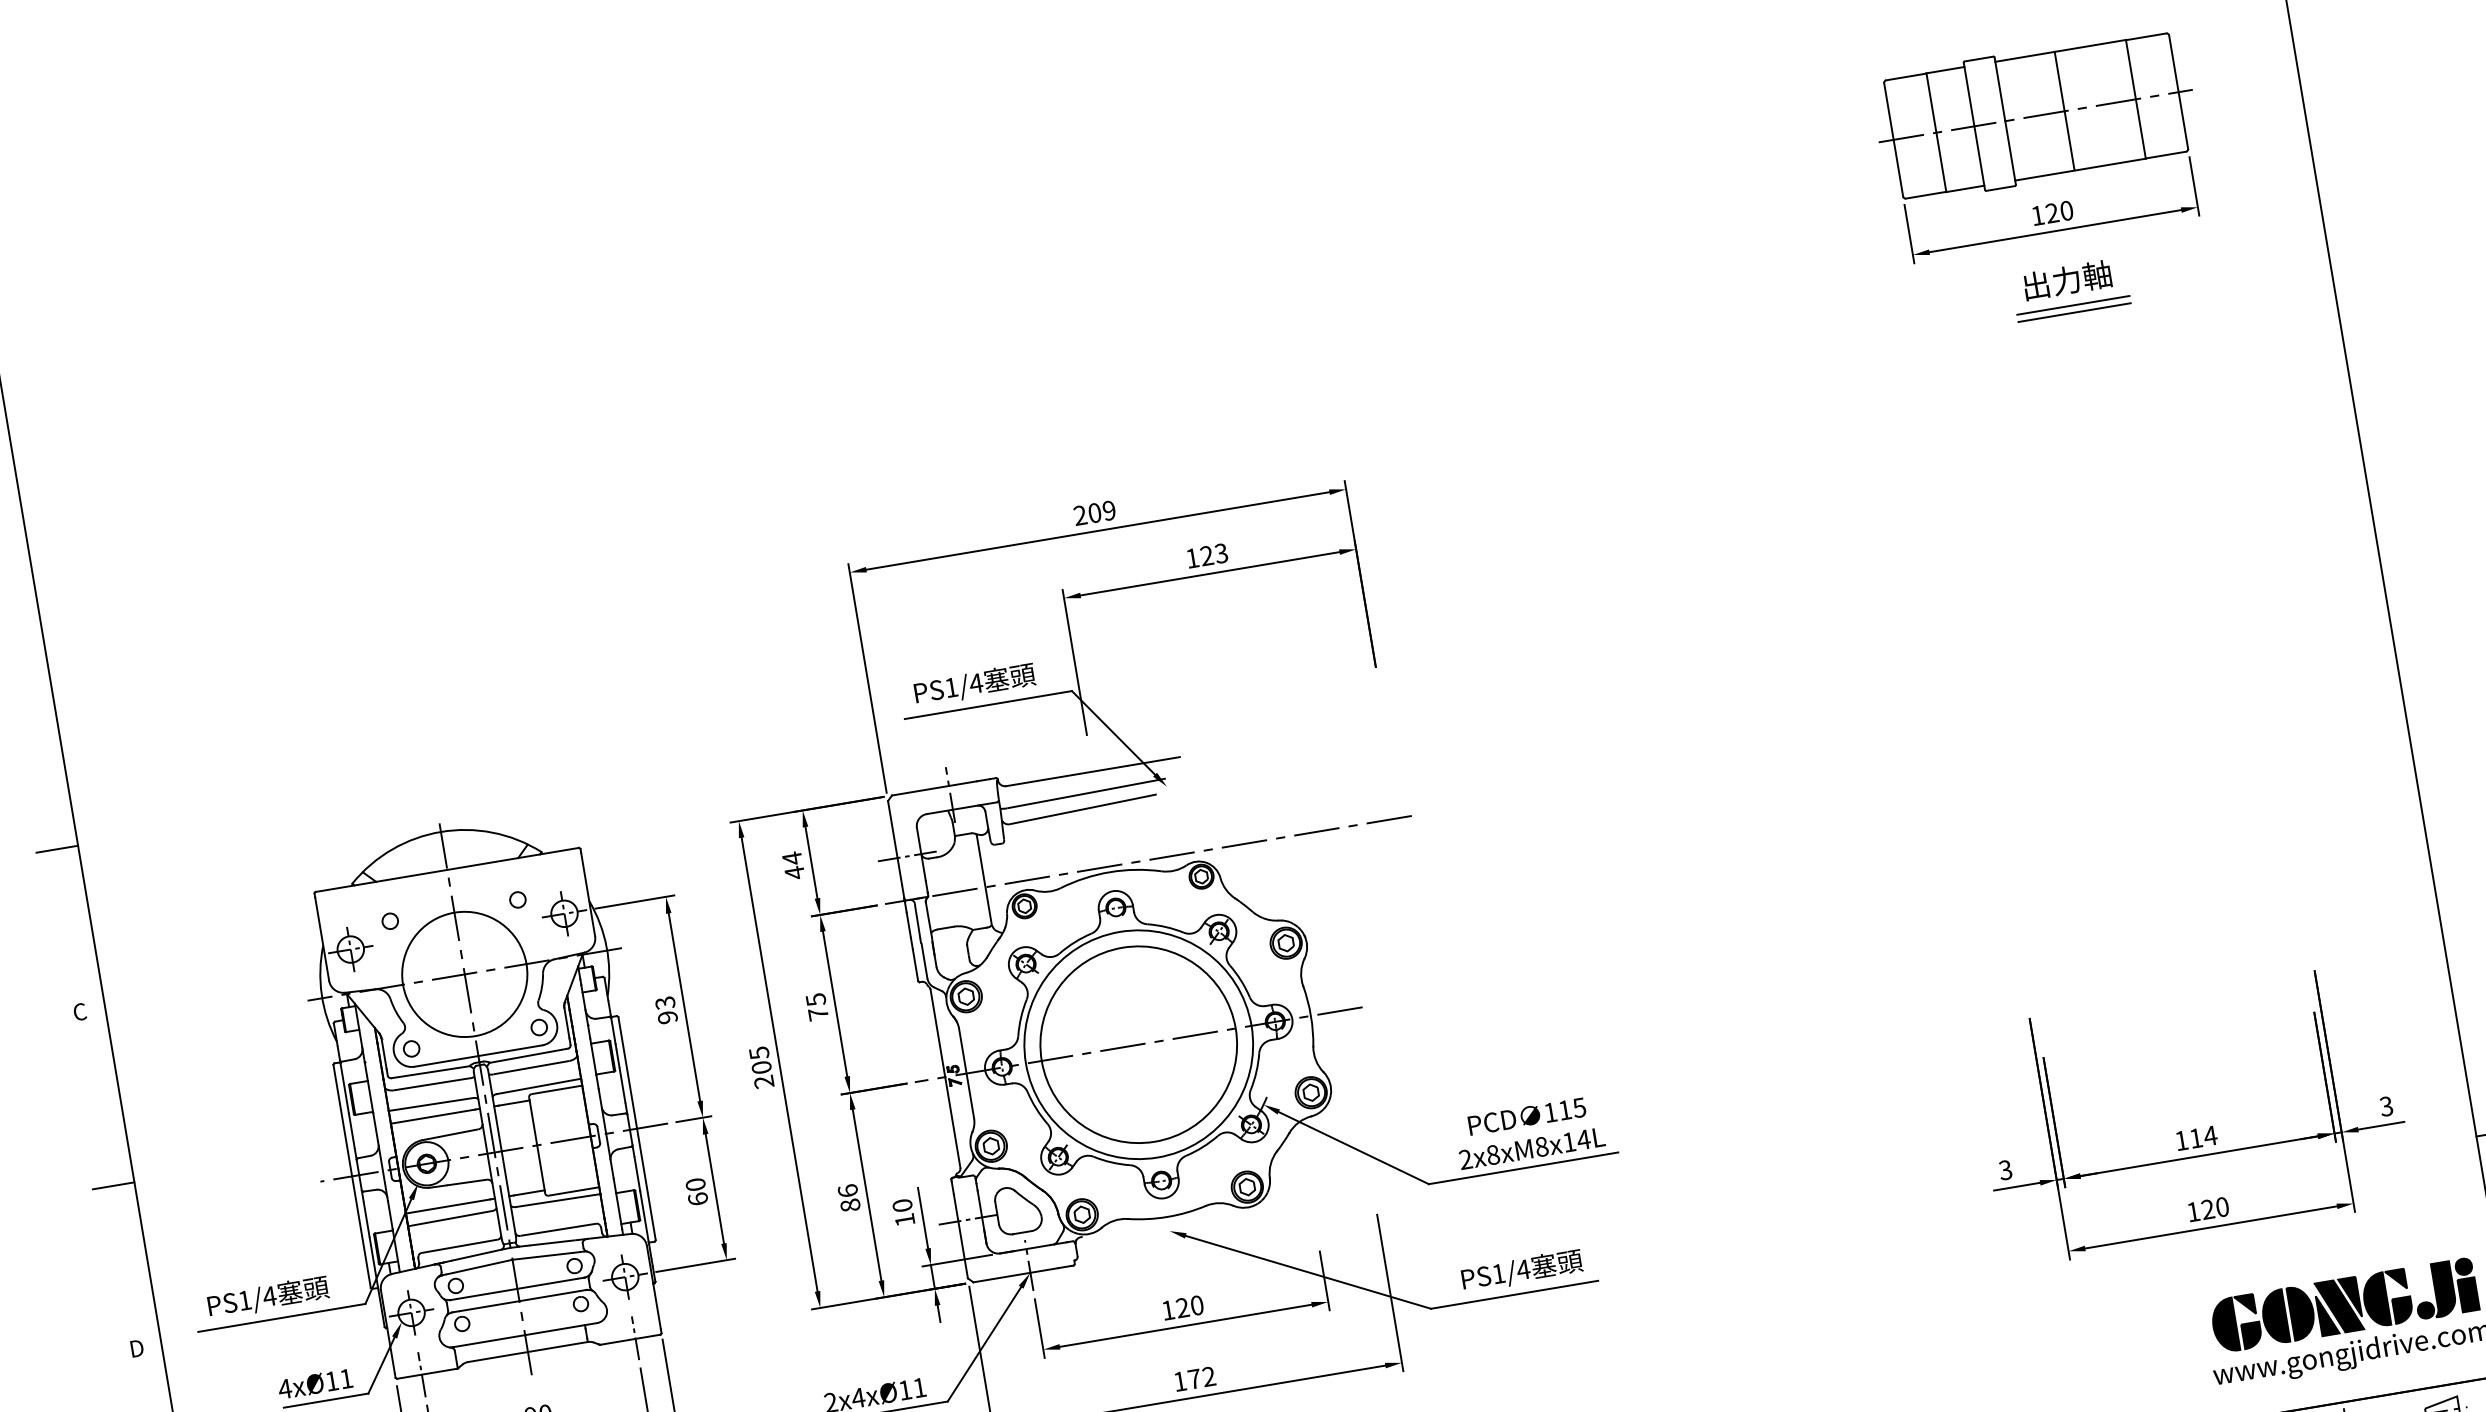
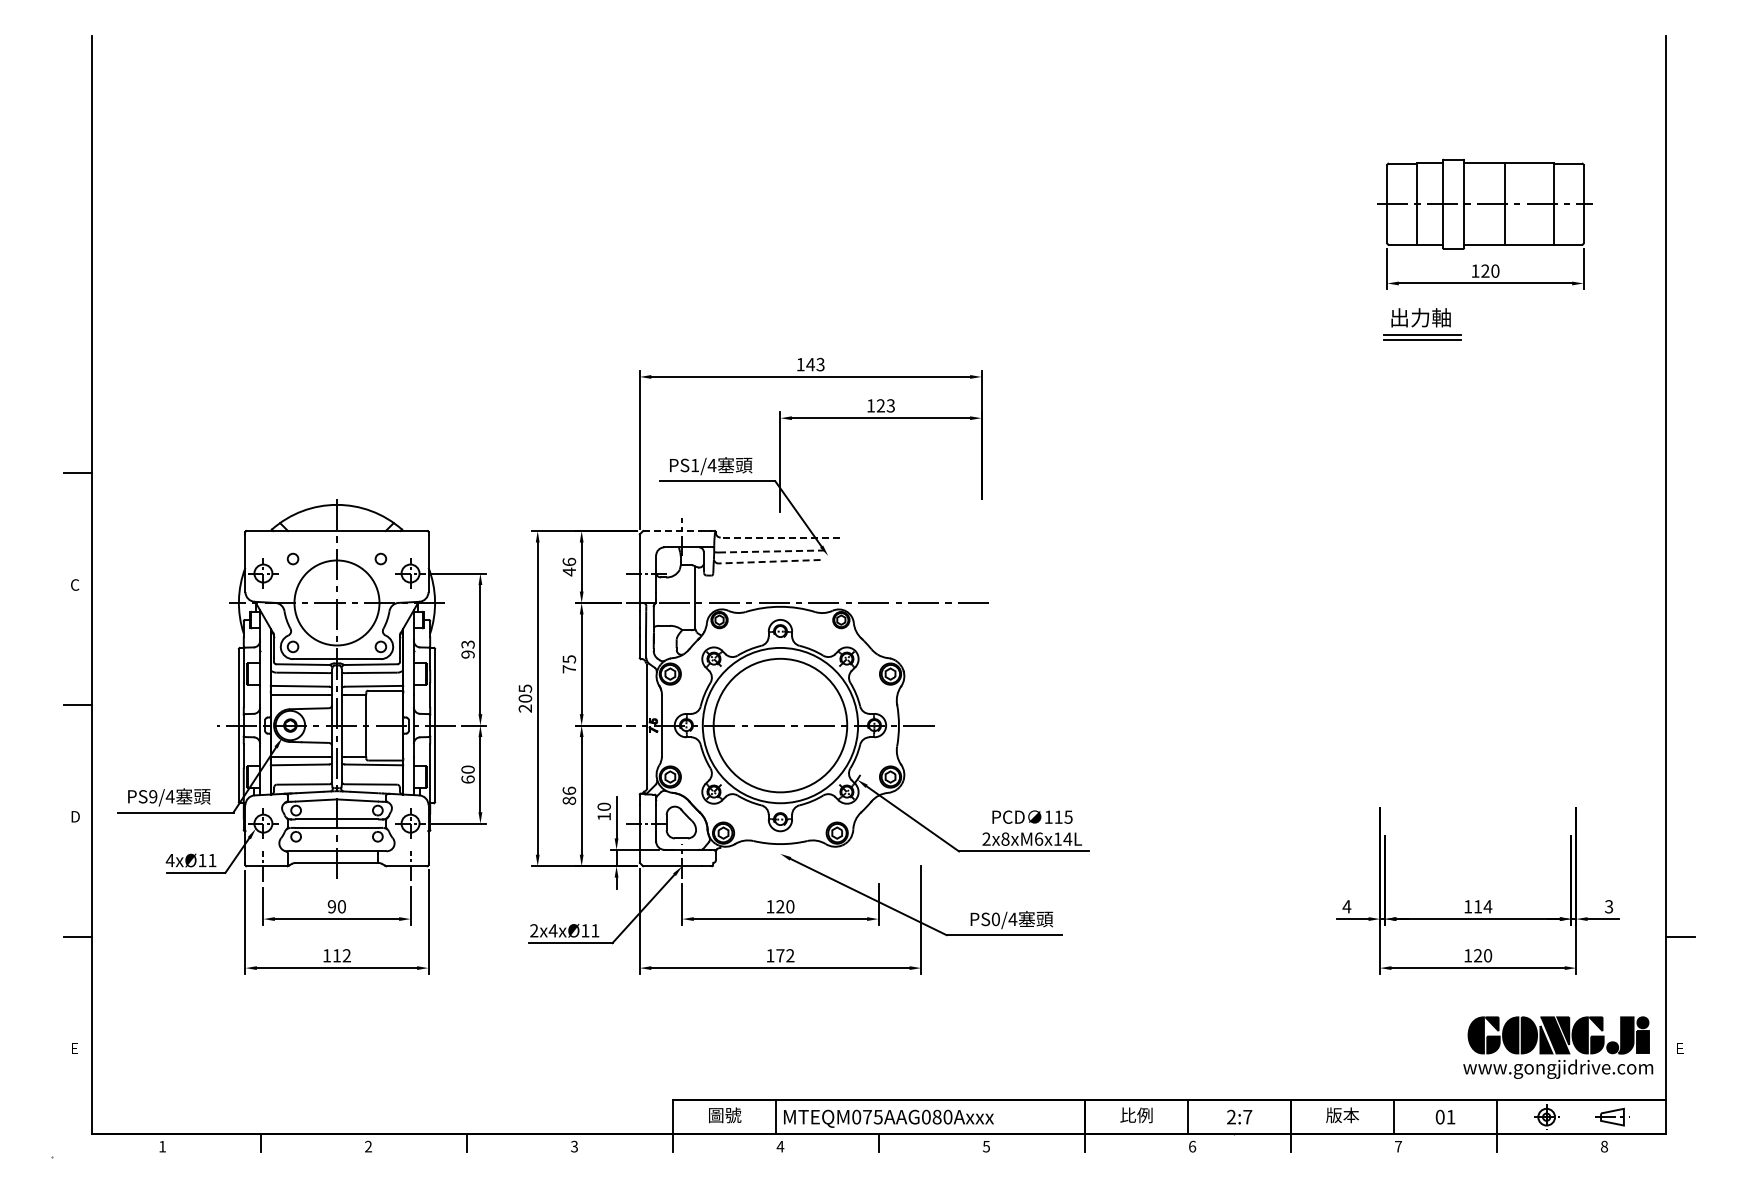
part: (2071, 289) -> (1422, 324), moved
text: (1094, 512) -> (810, 364), 209 -> 143
line: (1093, 771) -> (780, 537), solid -> dashed
line: (934, 789) -> (672, 531), solid -> dashed
line: (1086, 793) -> (773, 551), solid -> dashed
line: (1082, 809) -> (769, 561), solid -> dashed
text: (792, 857) -> (569, 561), 44 -> 46
text: (1541, 1146) -> (1038, 838), 2x8xM8x14L -> 2x8xM6x14L
text: (2004, 1169) -> (1346, 906), 3 -> 4
text: (1498, 1274) -> (995, 919), PS1/4 -> PS0/4
text: (245, 1300) -> (153, 796), PS1/4 -> PS9/4

